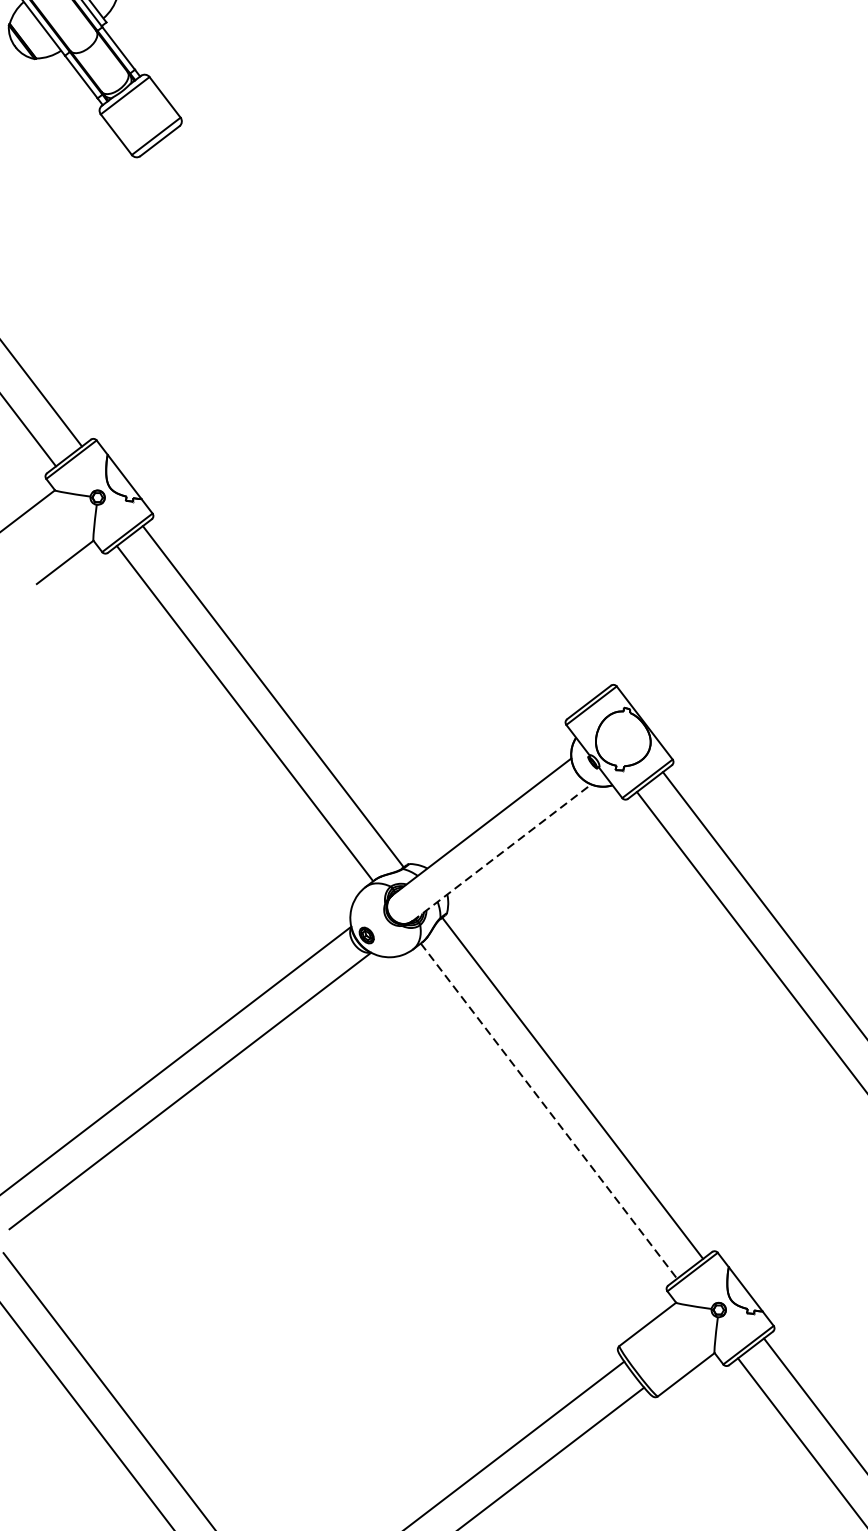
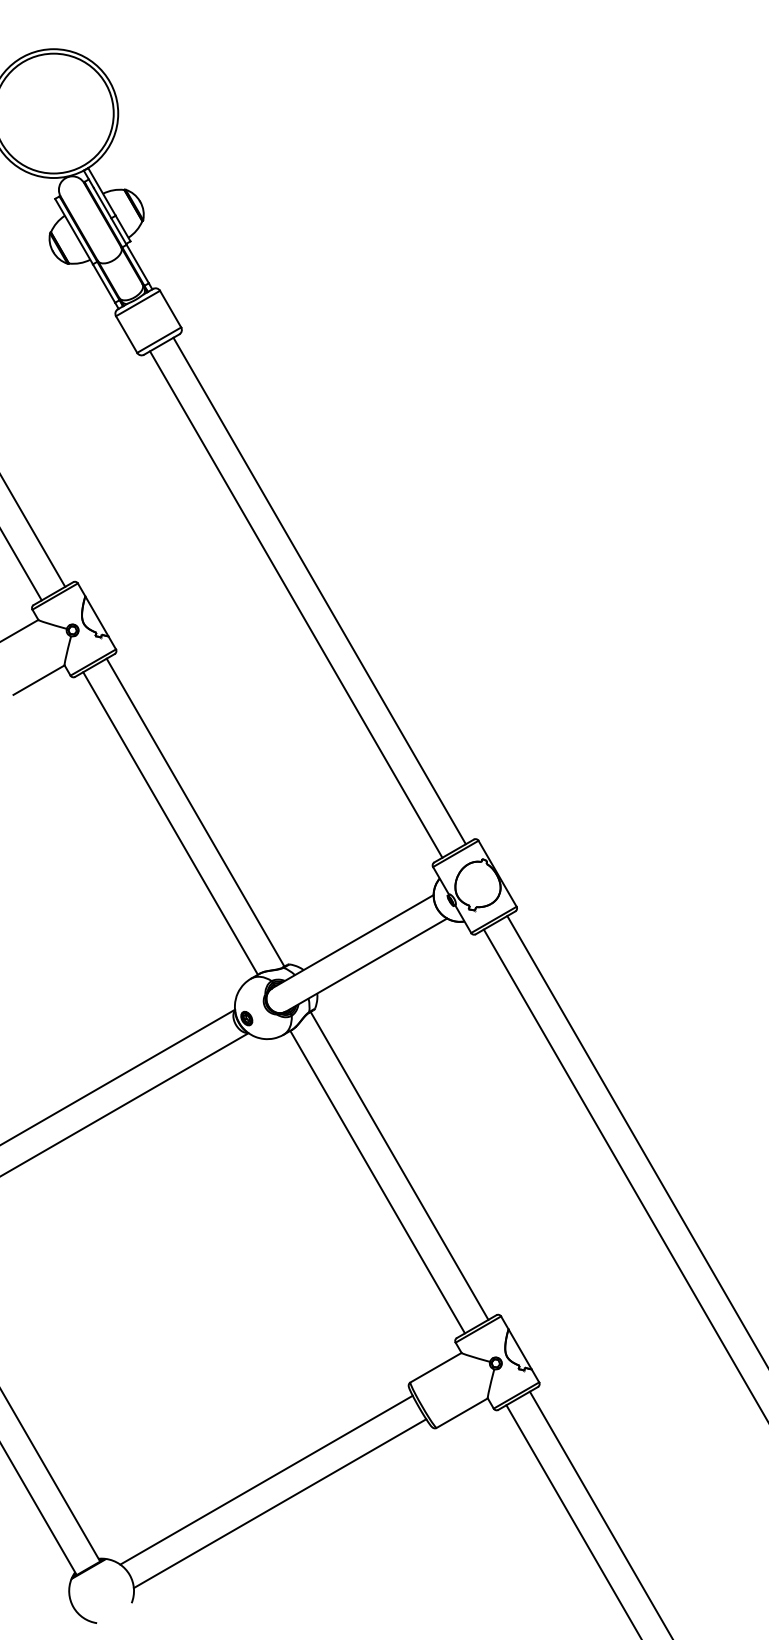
line: (387, 411) -> (319, 590), added
line: (361, 431) -> (296, 604), added
line: (501, 852) -> (366, 964), dashed -> solid
line: (548, 1111) -> (377, 1182), dashed -> solid

